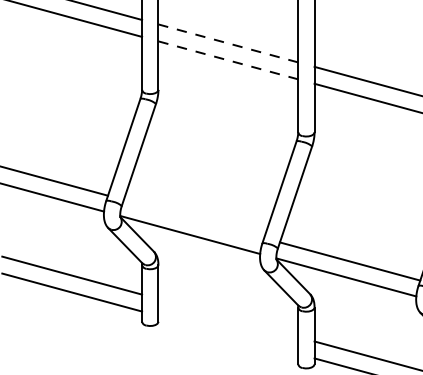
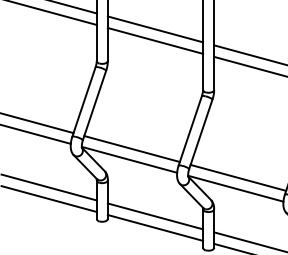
line: (226, 43) -> (154, 29), dashed -> solid
line: (228, 61) -> (155, 41), dashed -> solid
line: (193, 218) -> (131, 148), added
line: (228, 318) -> (155, 216), added
line: (228, 334) -> (155, 227), added

